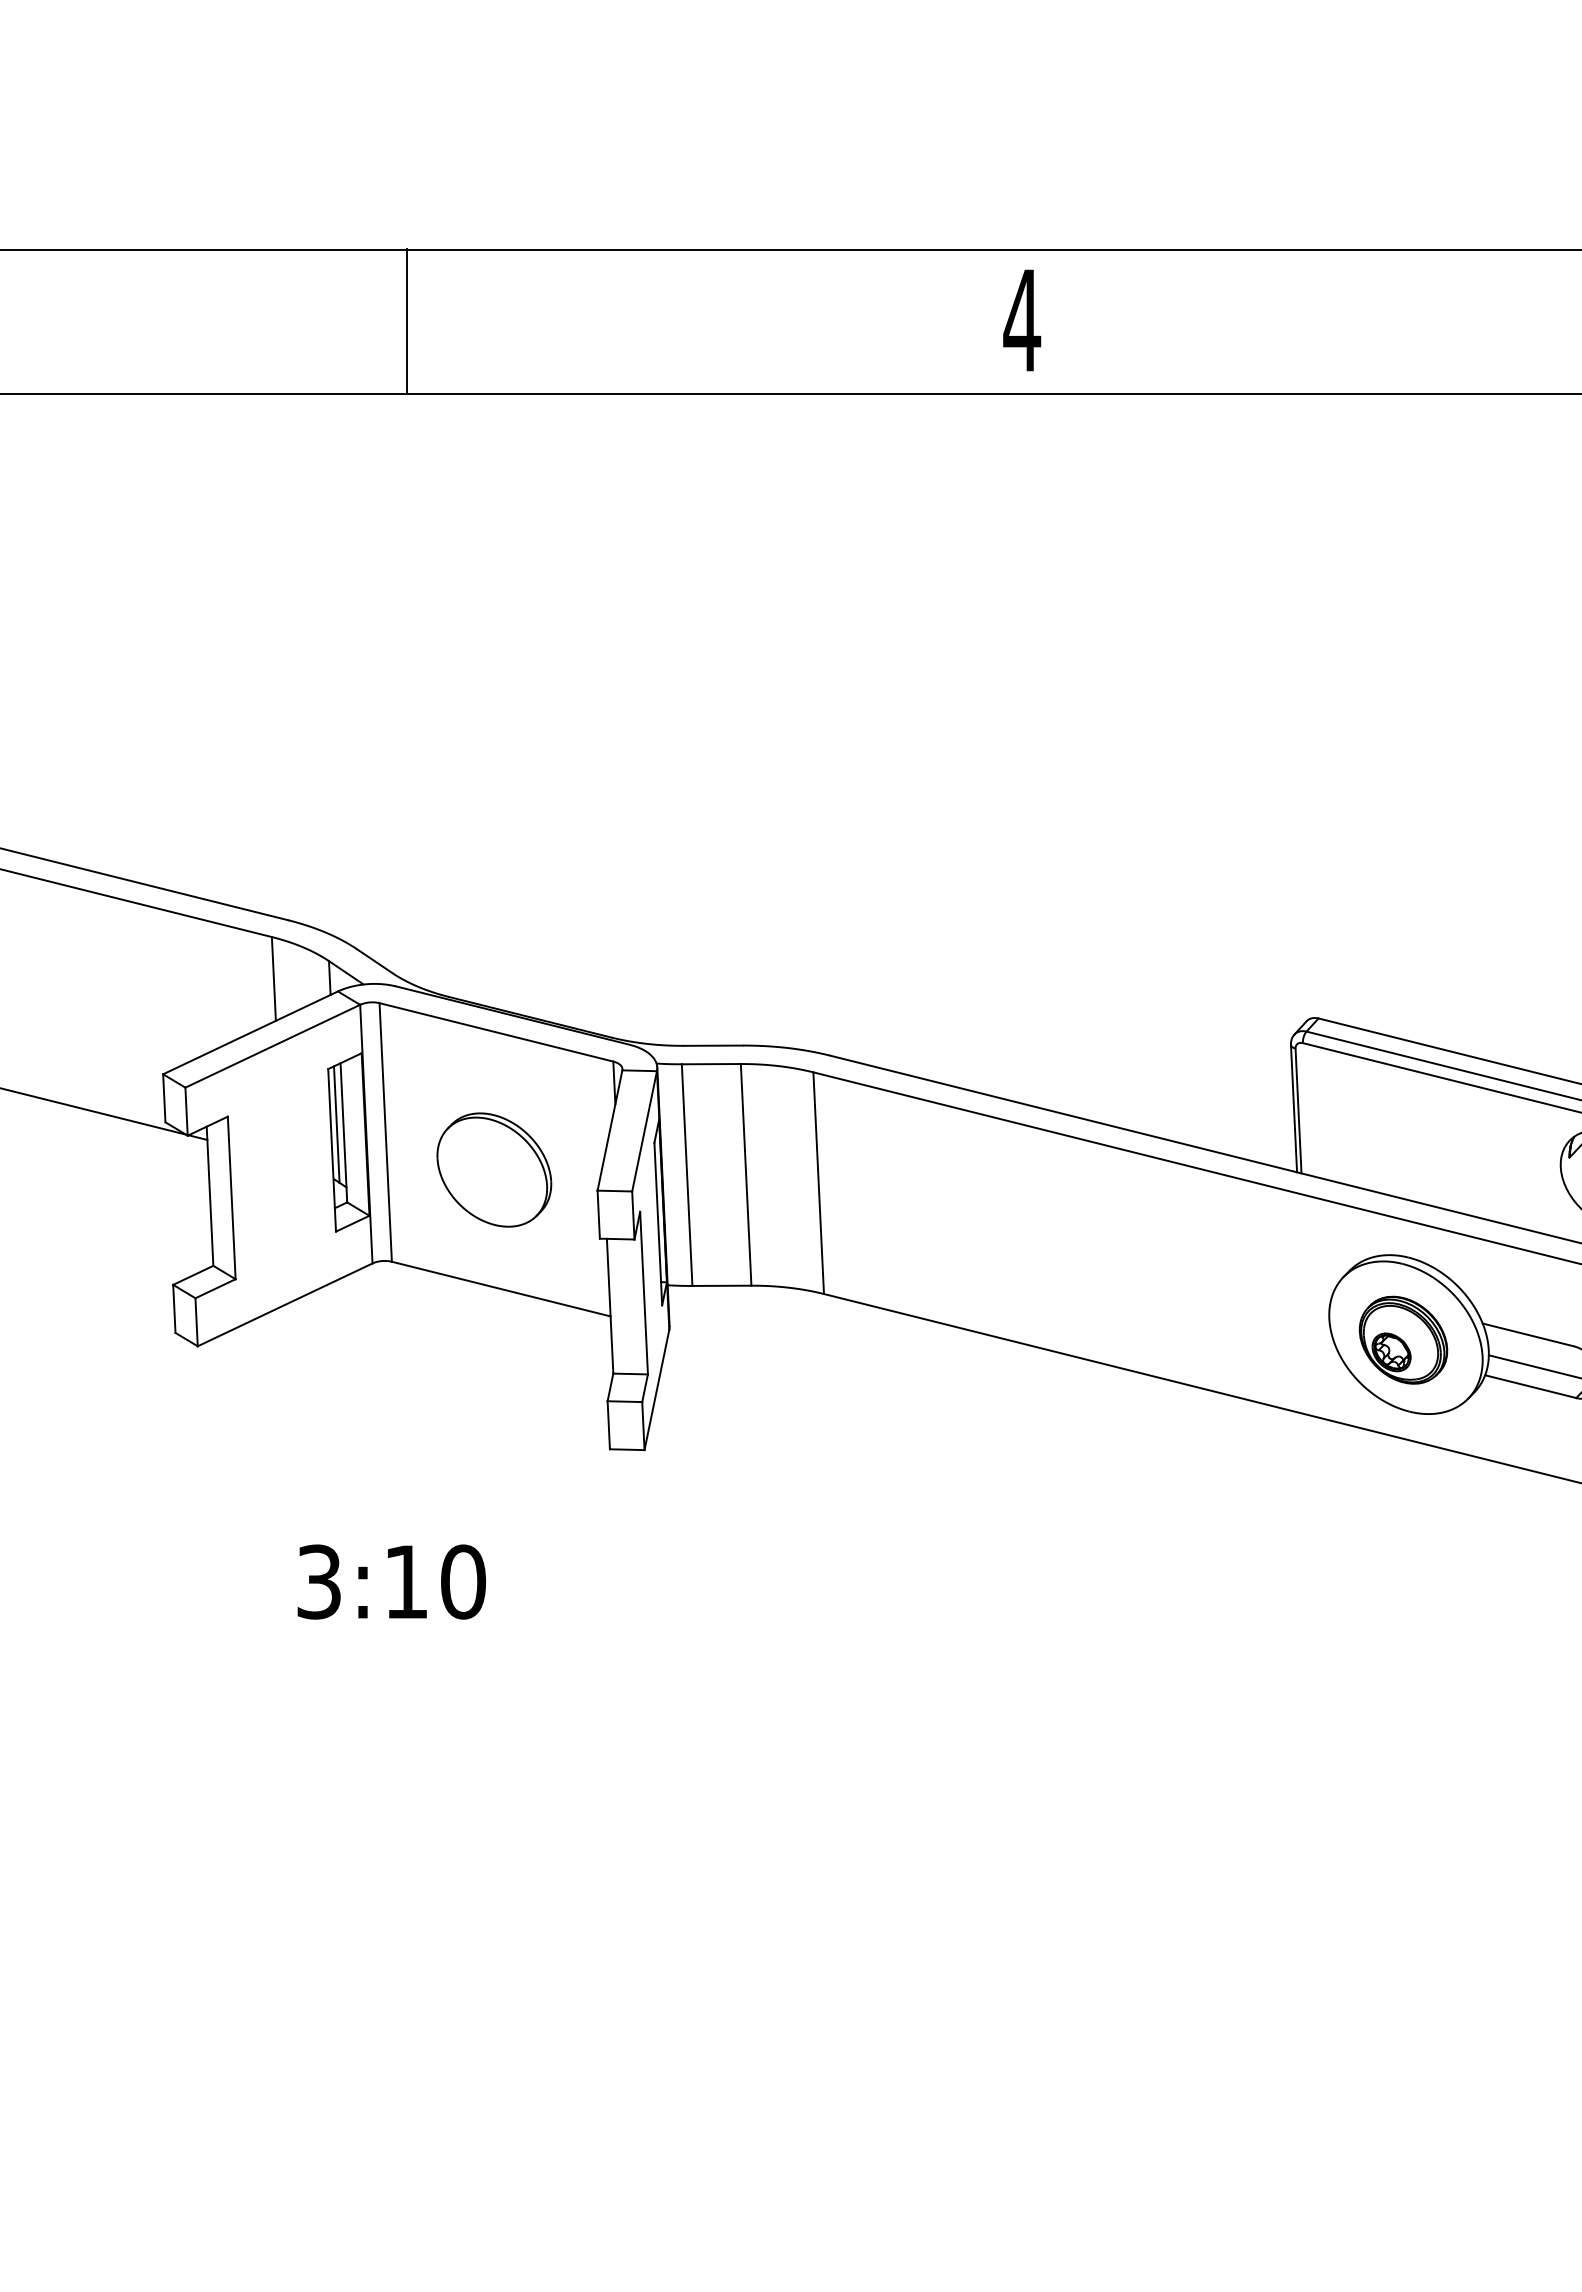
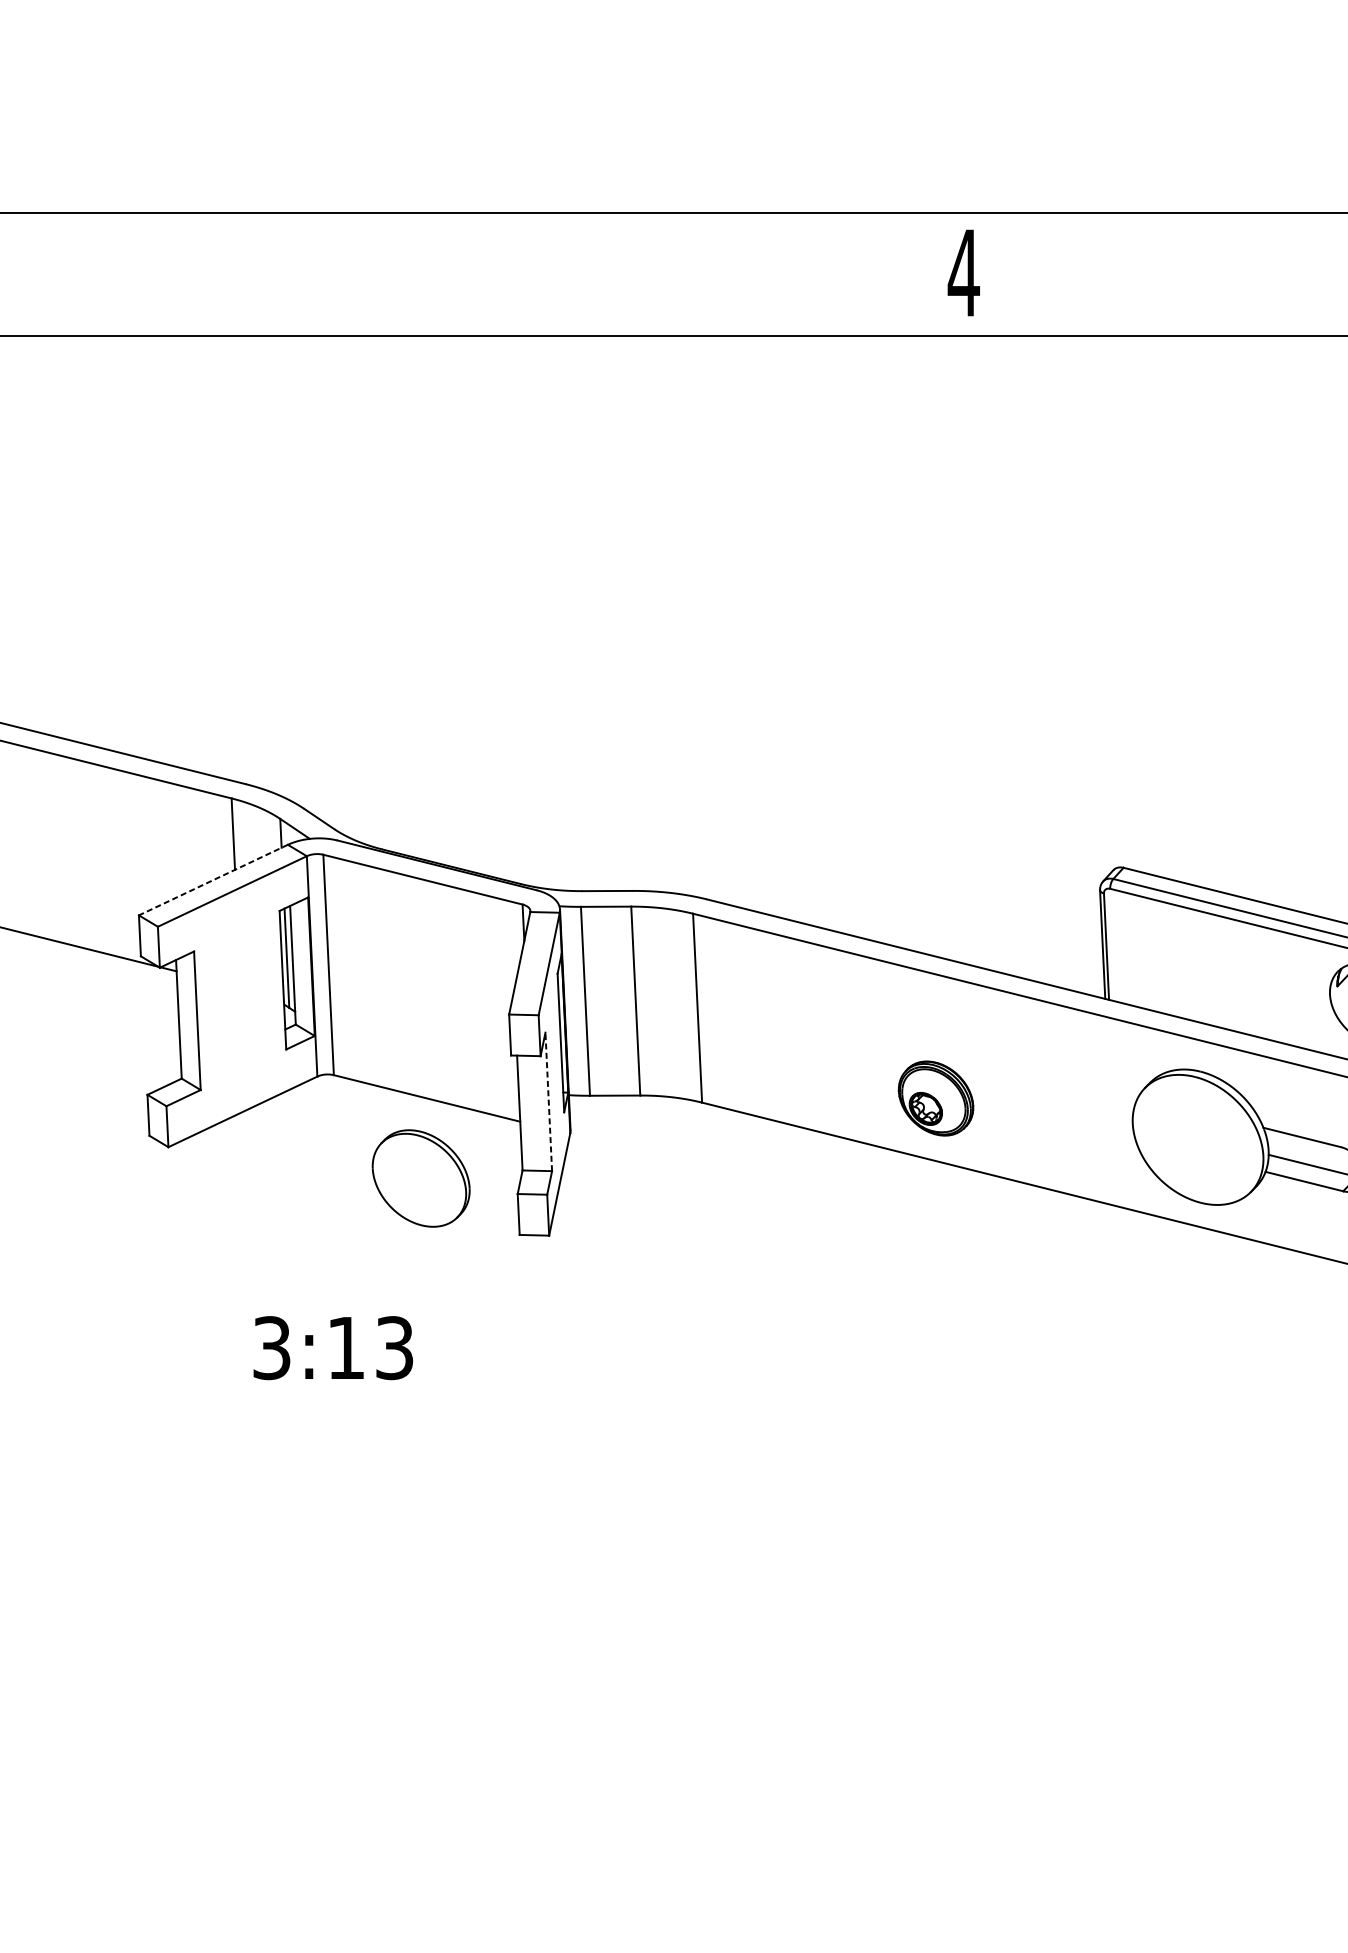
text: (1022, 320) -> (964, 273), moved
line: (407, 321) -> (347, 273), removed
line: (250, 1032) -> (213, 879), solid -> dashed
part: (494, 1169) -> (421, 1178), moved
line: (644, 1292) -> (549, 1101), solid -> dashed
part: (1403, 1339) -> (936, 1097), moved
text: (463, 1581) -> (394, 1347), 3:10 -> 3:13

